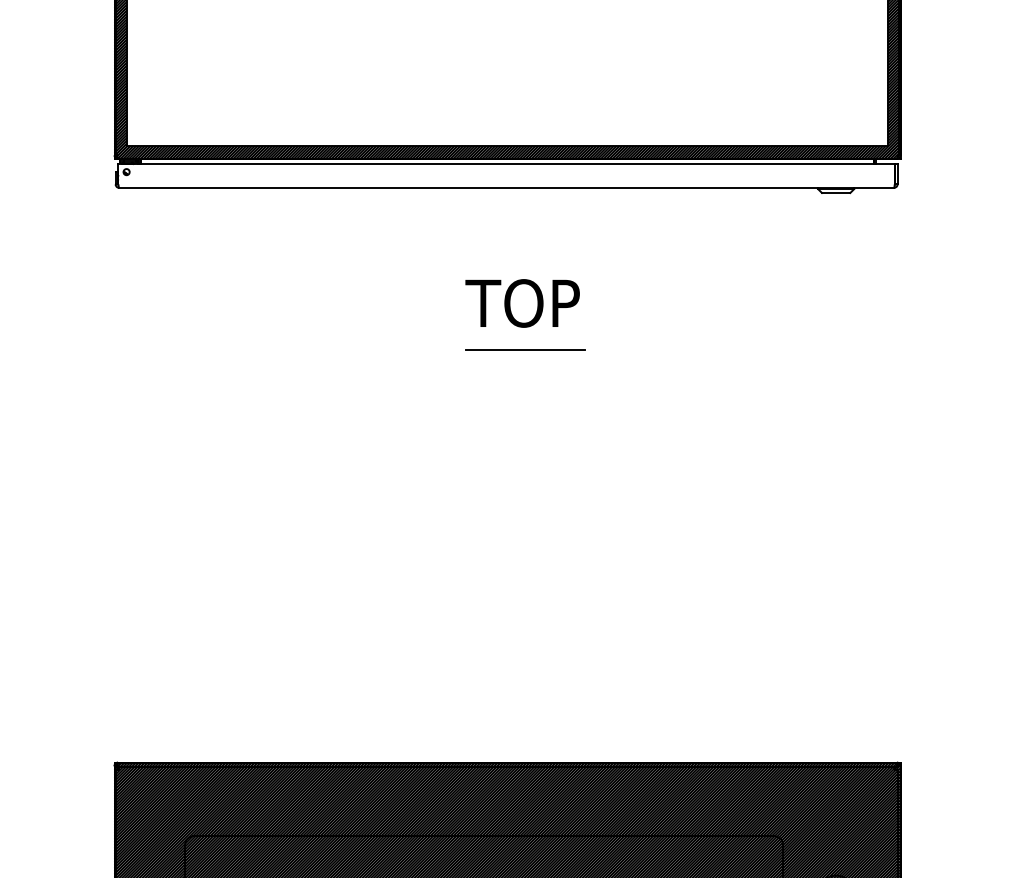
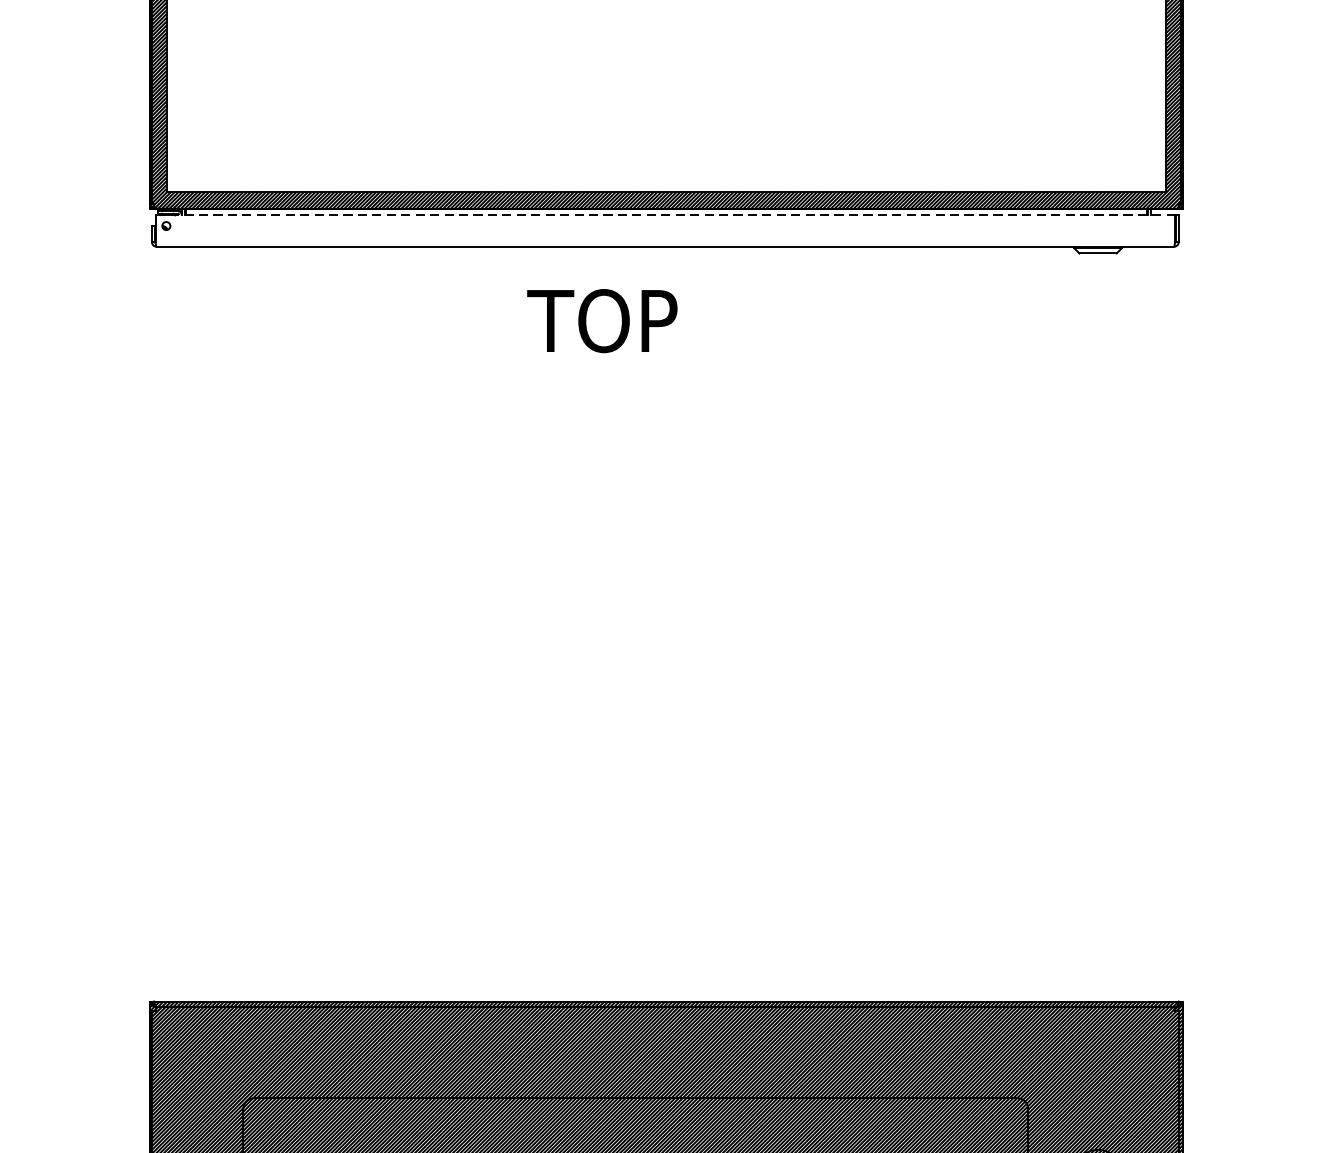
line: (507, 163) -> (666, 214), solid -> dashed
text: (522, 303) -> (602, 321), moved
line: (525, 350) -> (690, 460), removed

